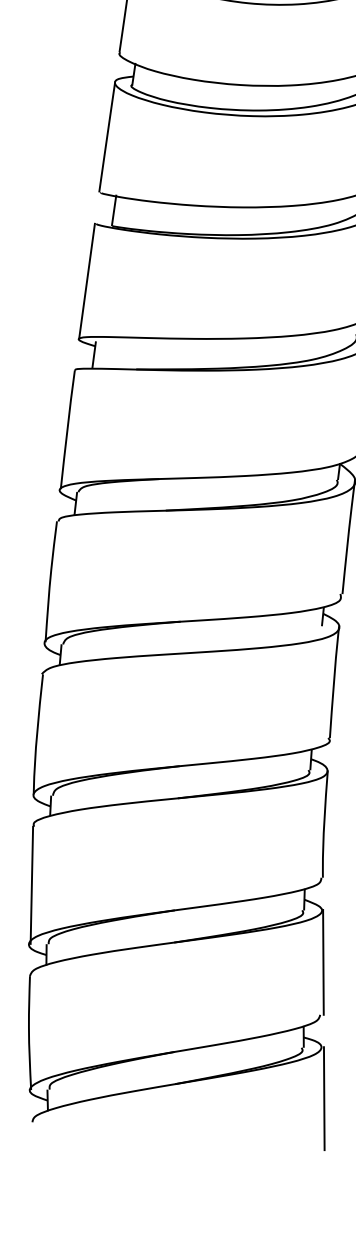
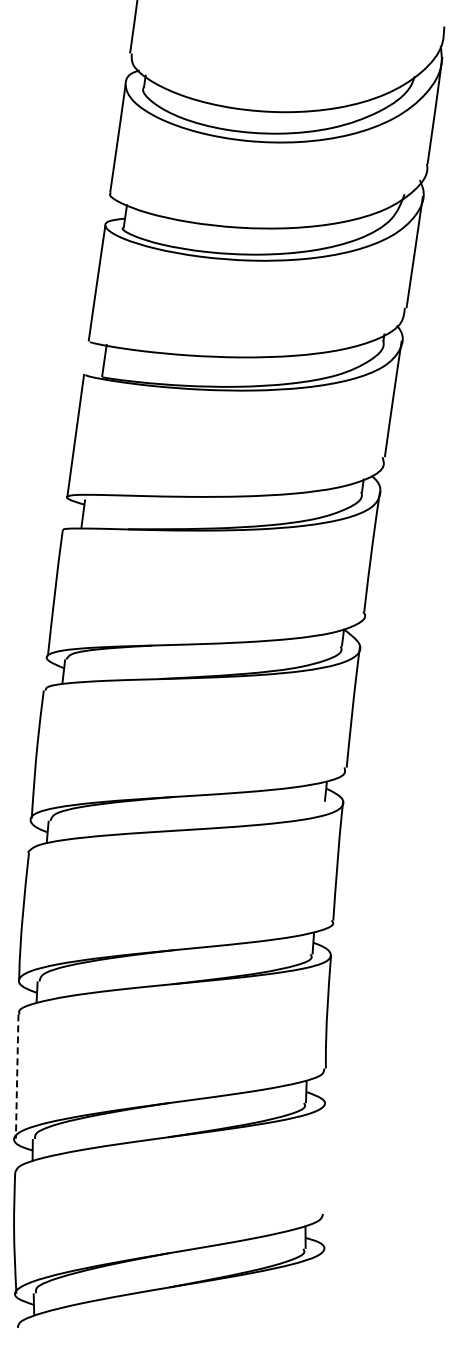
line: (32, 886) -> (17, 1077), solid -> dashed
line: (323, 961) -> (326, 1157), removed
line: (324, 1098) -> (327, 1302), removed

